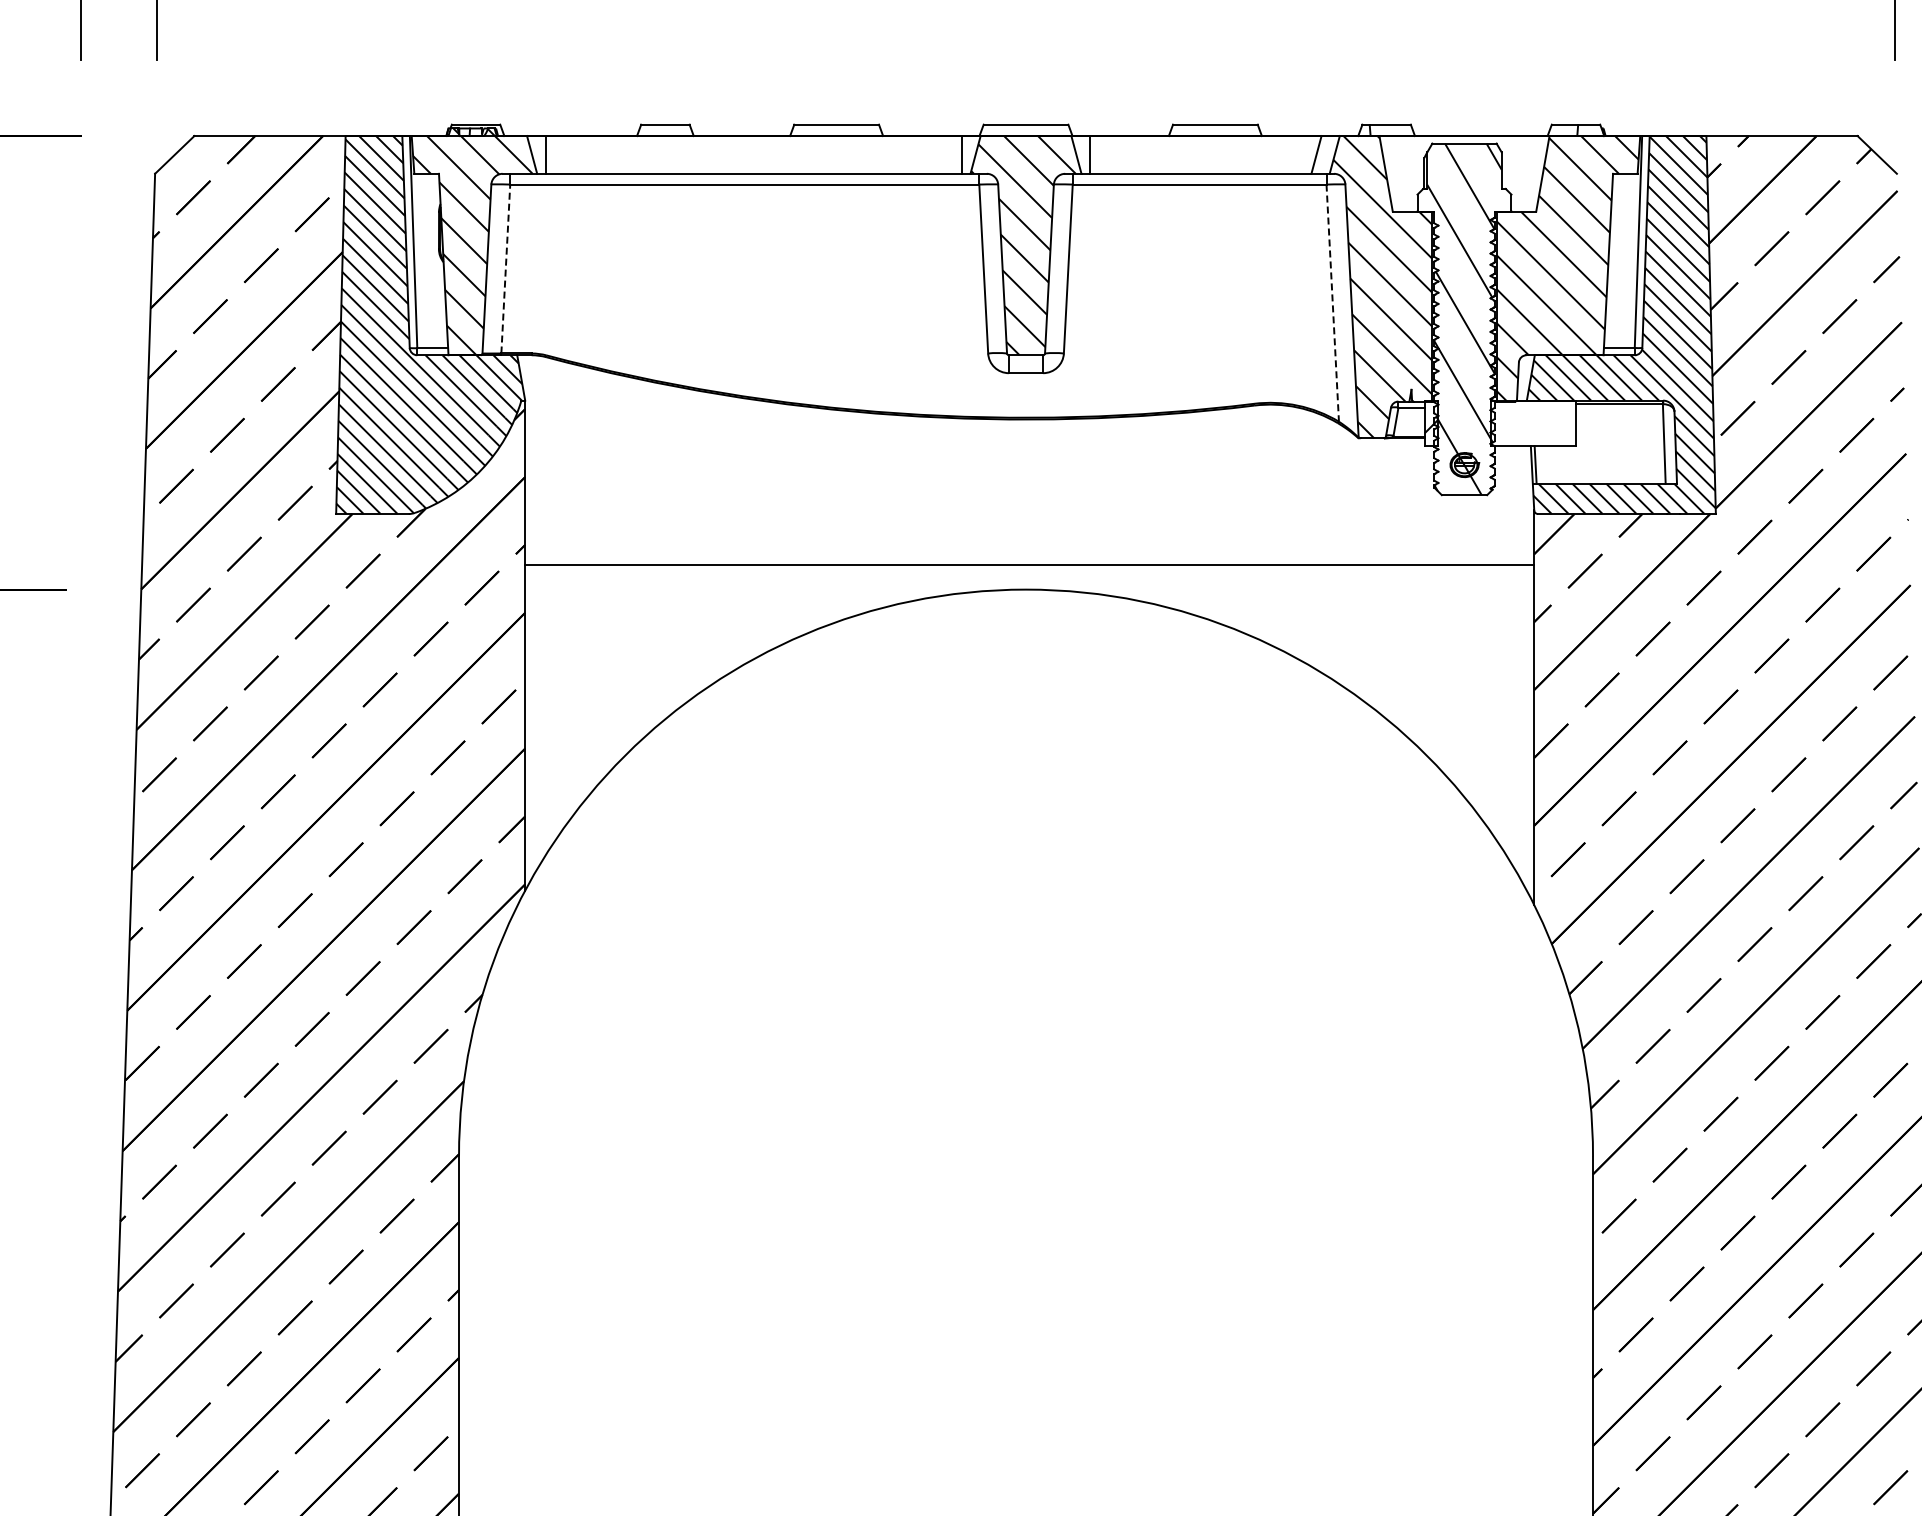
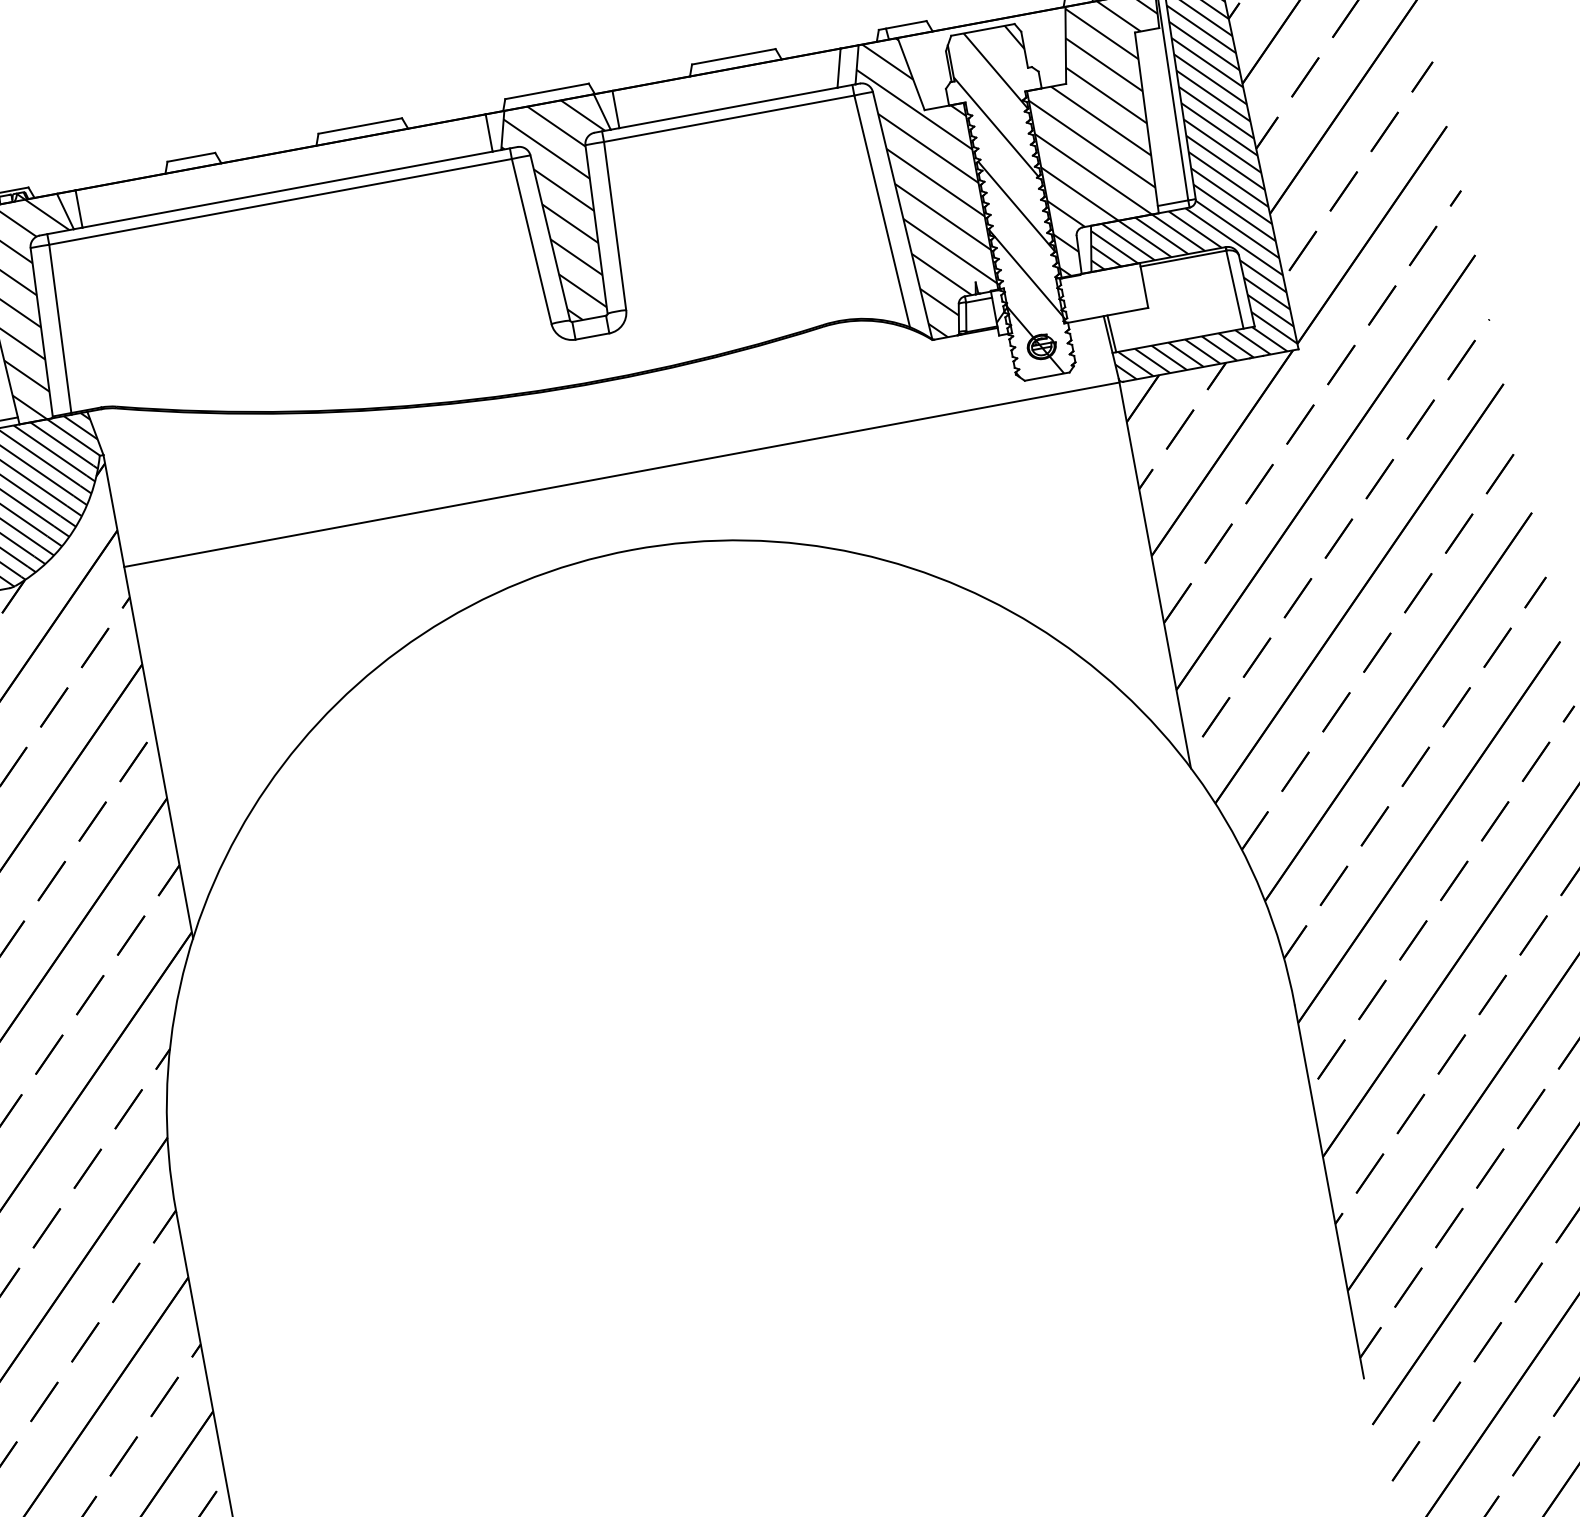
line: (505, 269) -> (60, 329), dashed -> solid
line: (1332, 303) -> (881, 211), dashed -> solid
line: (1029, 565) -> (621, 475), moved

